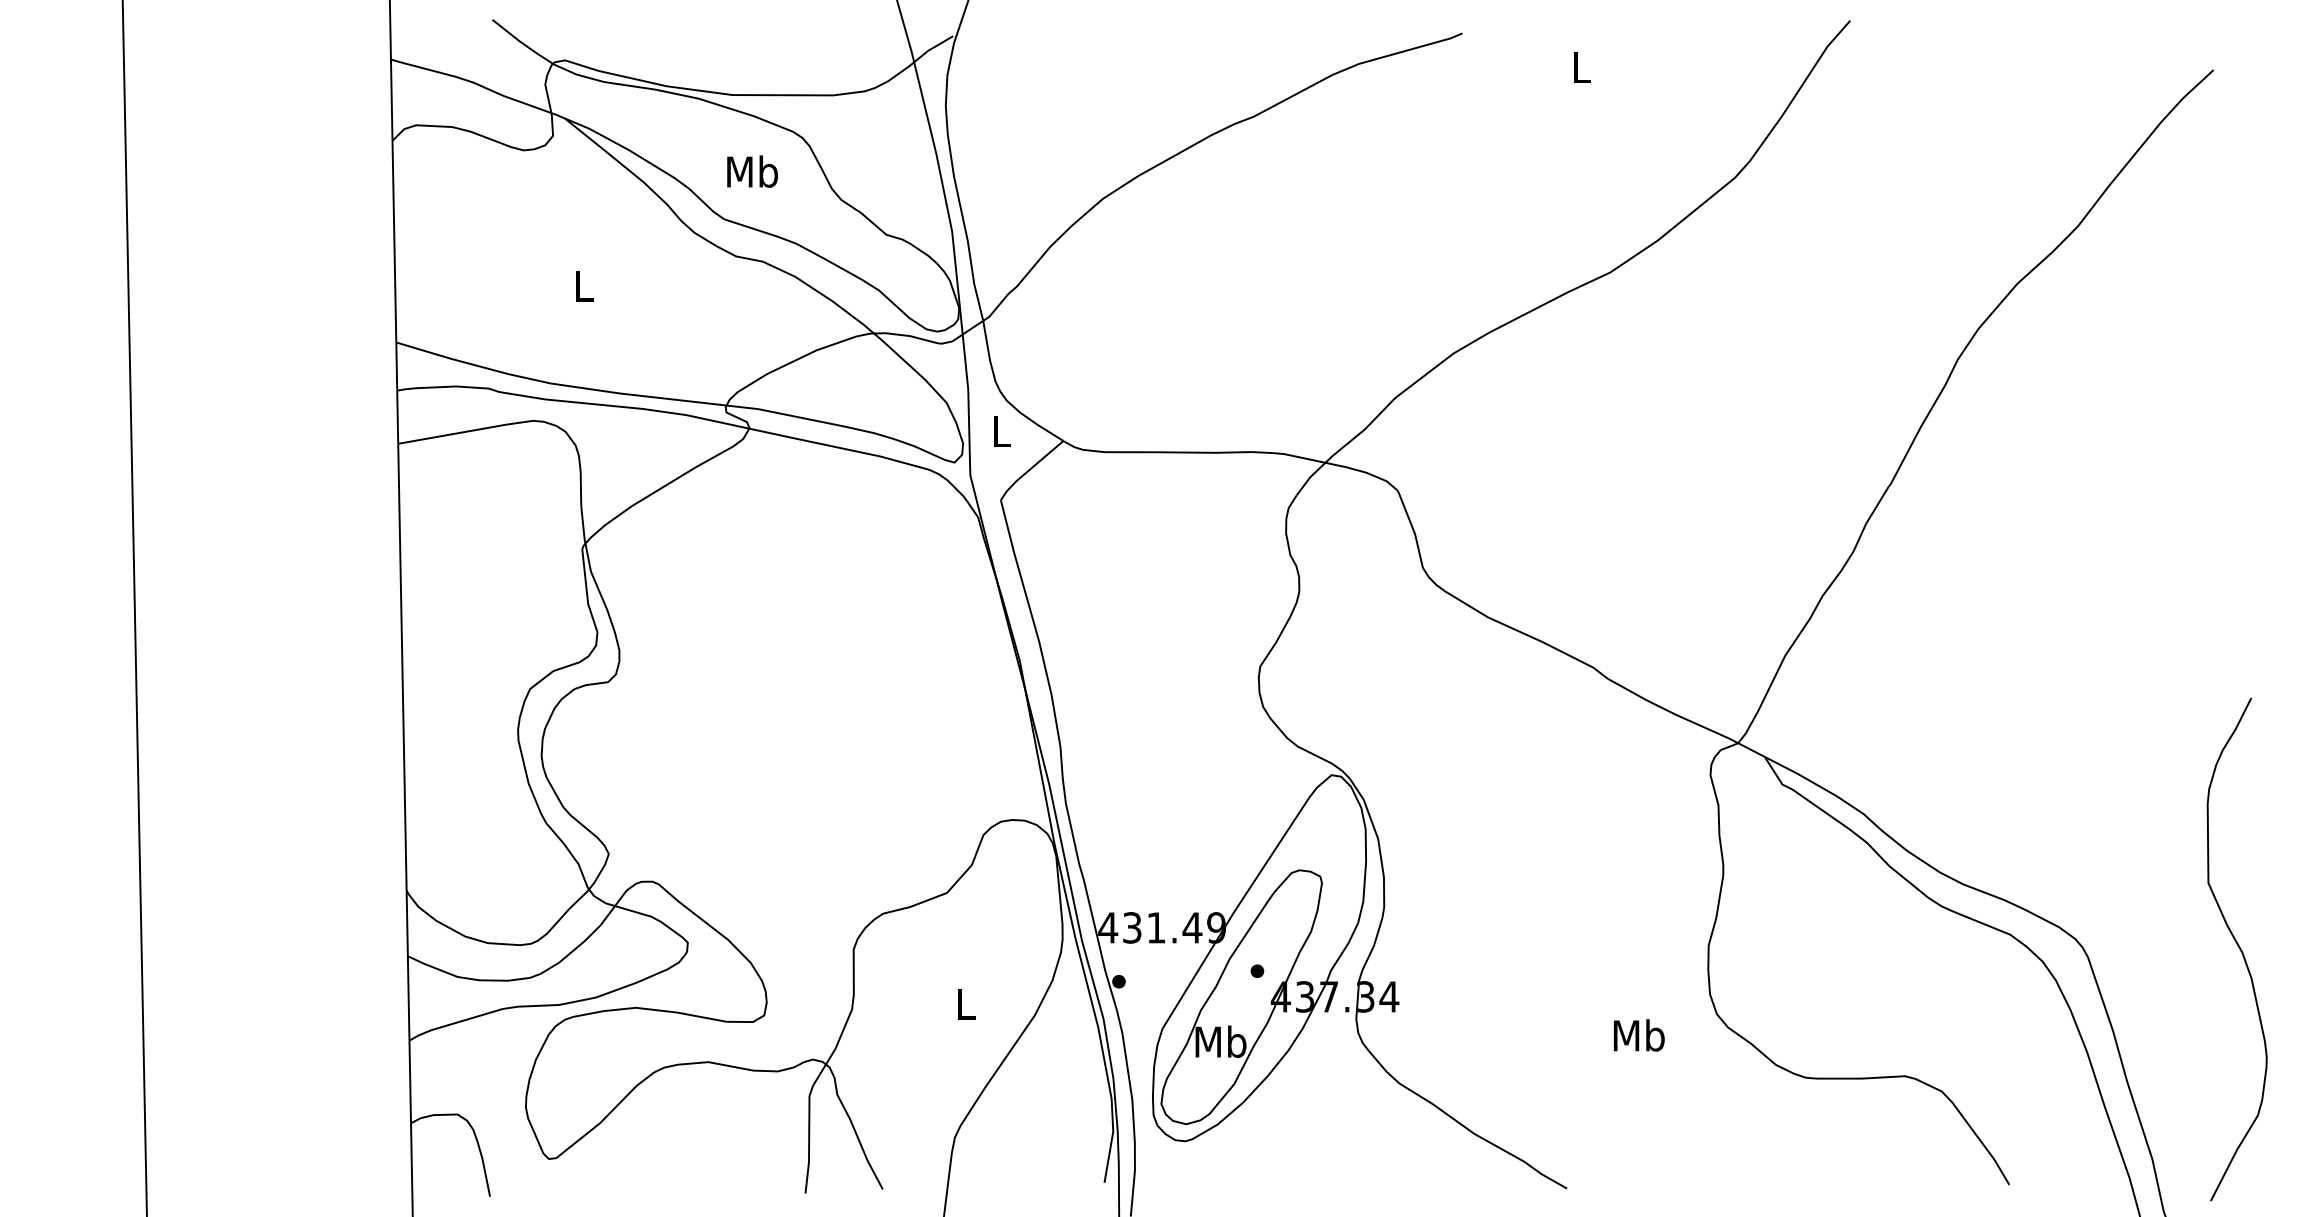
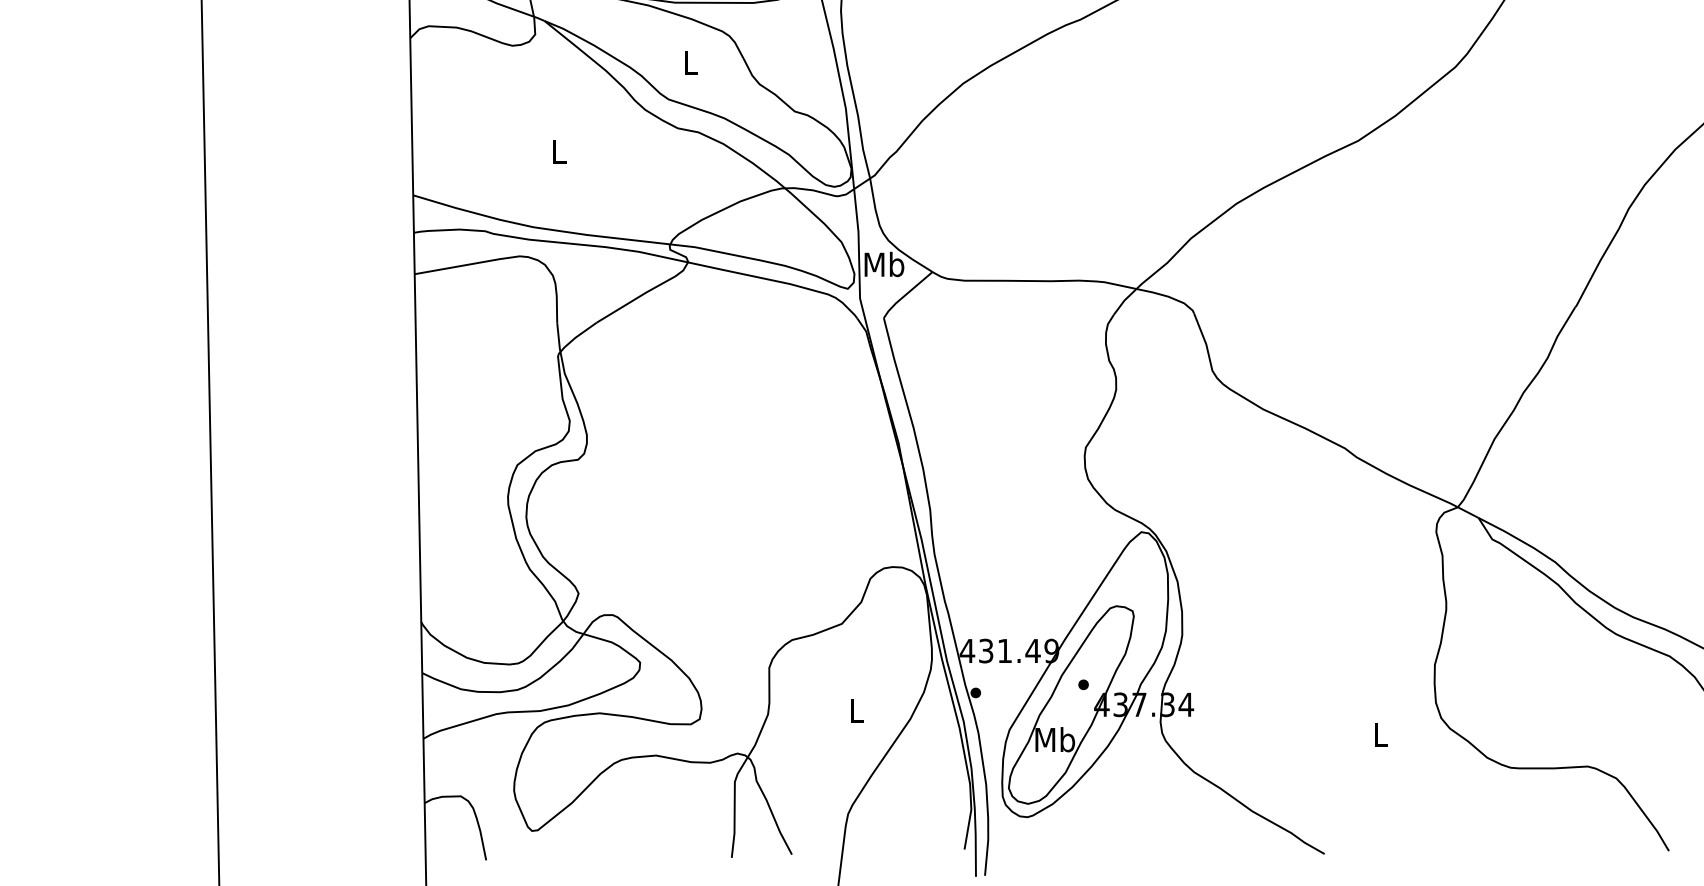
text: (752, 171) -> (690, 62), Mb -> L
text: (1001, 431) -> (884, 264), L -> Mb
text: (1638, 1035) -> (1380, 734), Mb -> L

